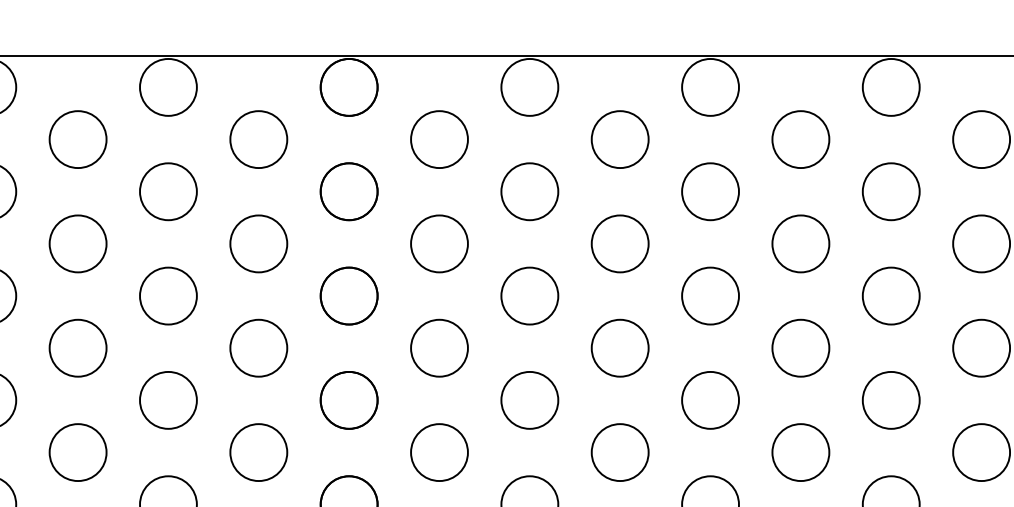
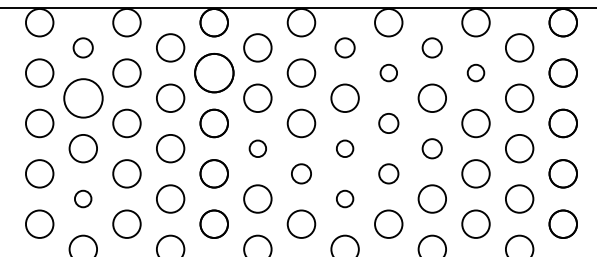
part: (76, 138) -> (82, 47), size x0.7
part: (618, 138) -> (344, 47), size x0.7
part: (799, 138) -> (431, 47), size x0.7
part: (347, 190) -> (213, 72), size x1.4
part: (710, 190) -> (388, 72), size x0.6
part: (890, 190) -> (475, 72), size x0.6
part: (76, 242) -> (82, 97), size x1.4
part: (710, 296) -> (388, 123), size x0.7
part: (438, 347) -> (257, 148), size x0.6
part: (618, 347) -> (344, 148), size x0.6
part: (799, 347) -> (431, 148), size x0.7
part: (529, 399) -> (301, 173), size x0.7
part: (710, 399) -> (388, 173), size x0.7
part: (76, 451) -> (82, 198), size x0.6
part: (618, 451) -> (344, 198), size x0.6

